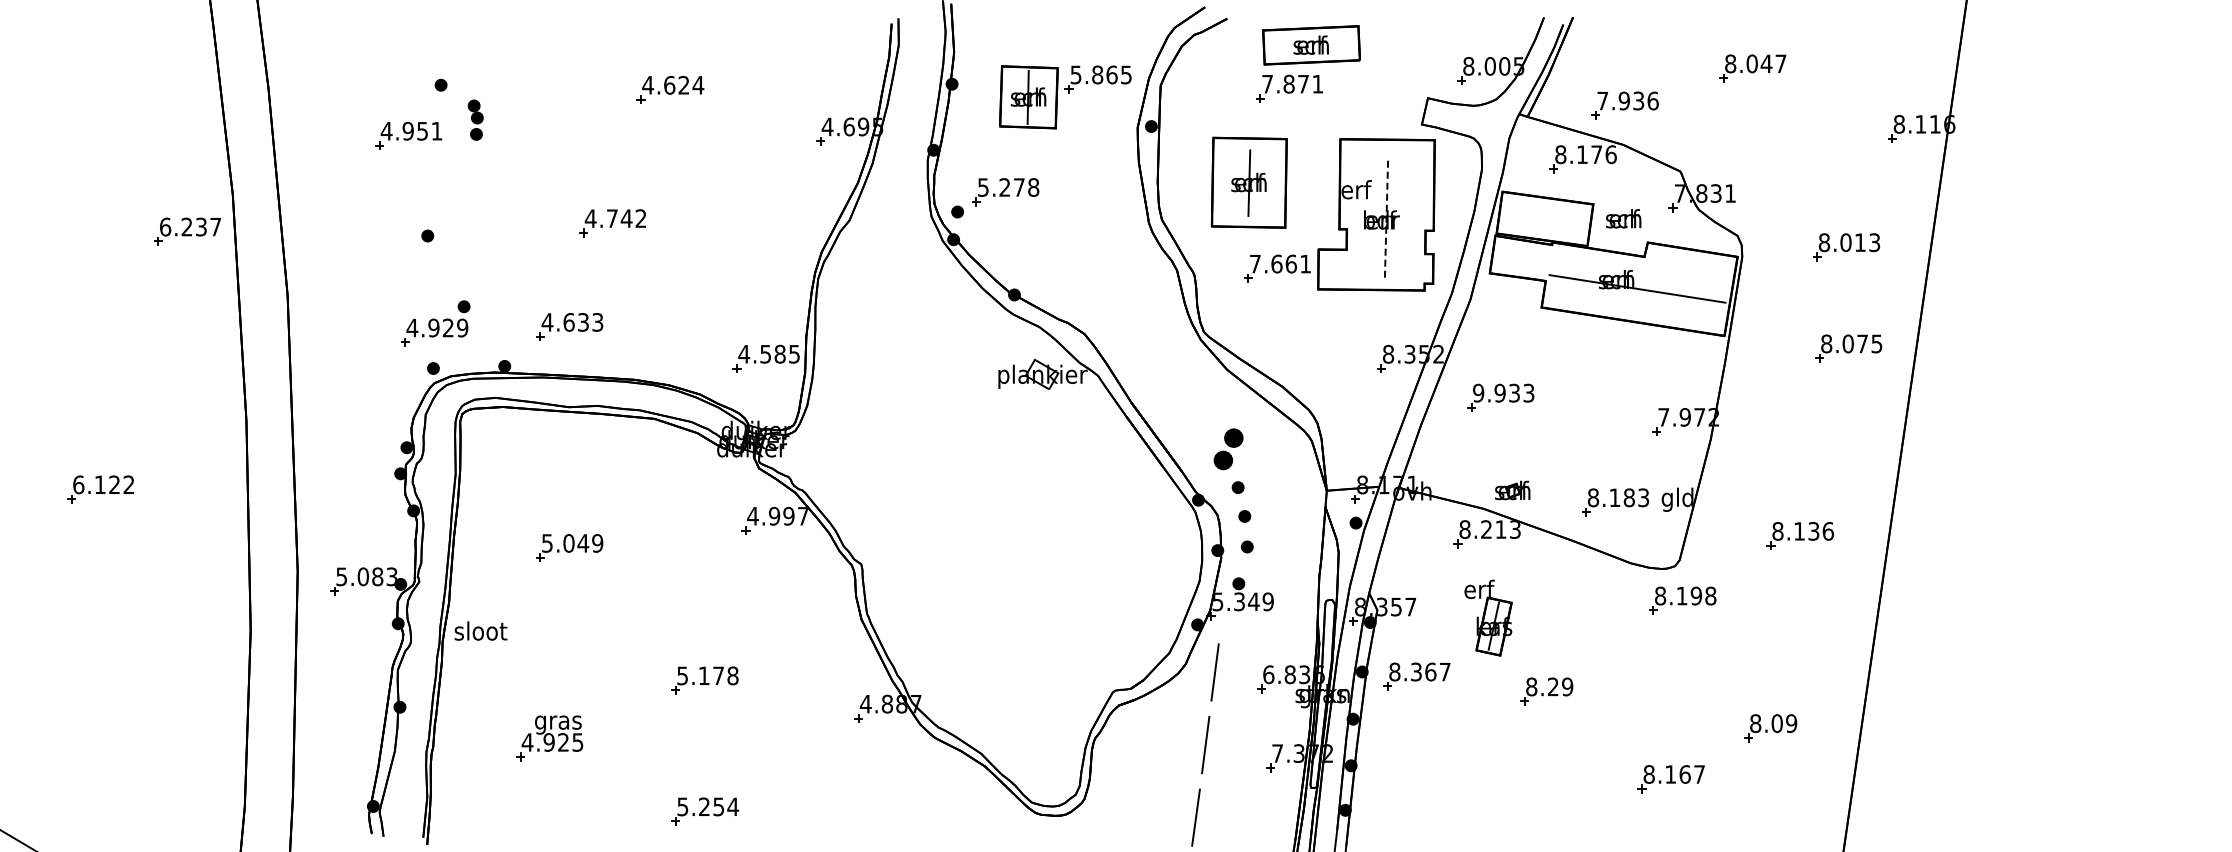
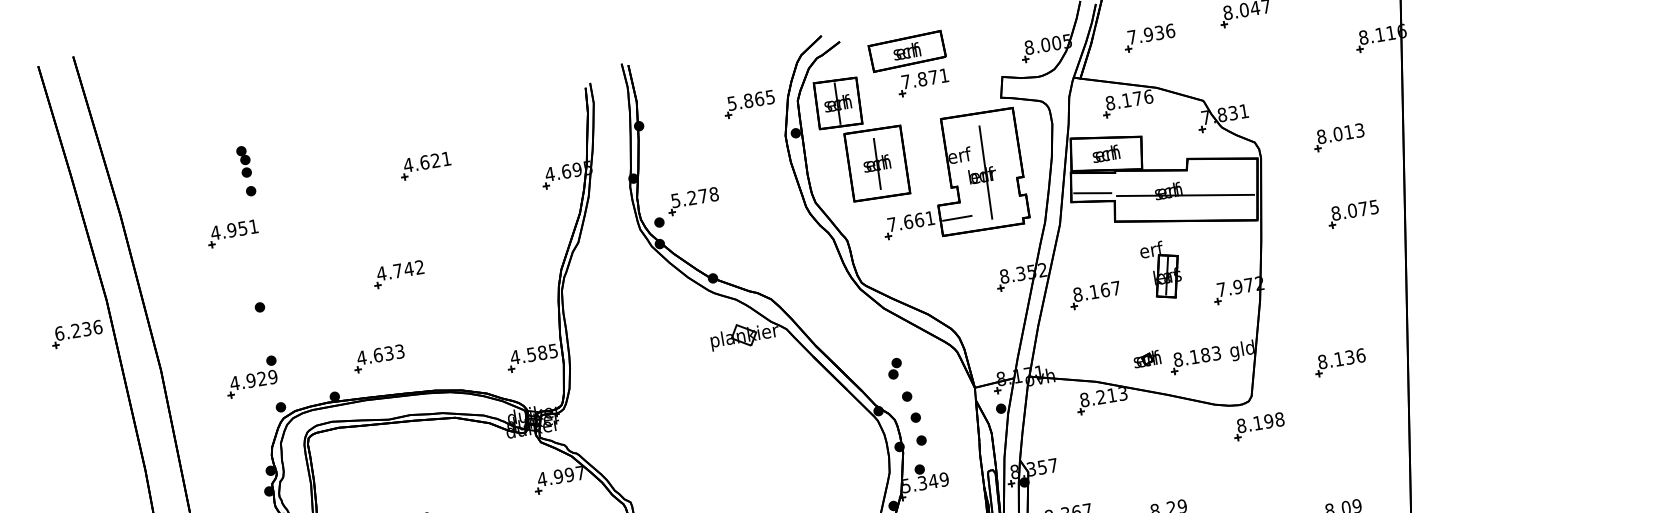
text: (698, 85) -> (446, 159), 4.624 -> 4.621
part: (1289, 88) -> (923, 82), moved
part: (1028, 97) -> (837, 103), moved
part: (1624, 105) -> (1149, 38), moved
part: (475, 119) -> (244, 161), moved
line: (1386, 216) -> (985, 172), dashed -> solid
text: (1623, 218) -> (1106, 153), moved
text: (215, 226) -> (97, 326), 6.237 -> 6.236
line: (1518, 266) -> (1092, 193), added
line: (1339, 269) -> (956, 218), added
part: (435, 323) -> (251, 377), moved
text: (1503, 392) -> (1096, 290), 9.933 -> 8.167
part: (1228, 449) -> (895, 368), size x0.62
part: (1512, 490) -> (1147, 359), moved
part: (1488, 617) -> (1161, 270), moved

